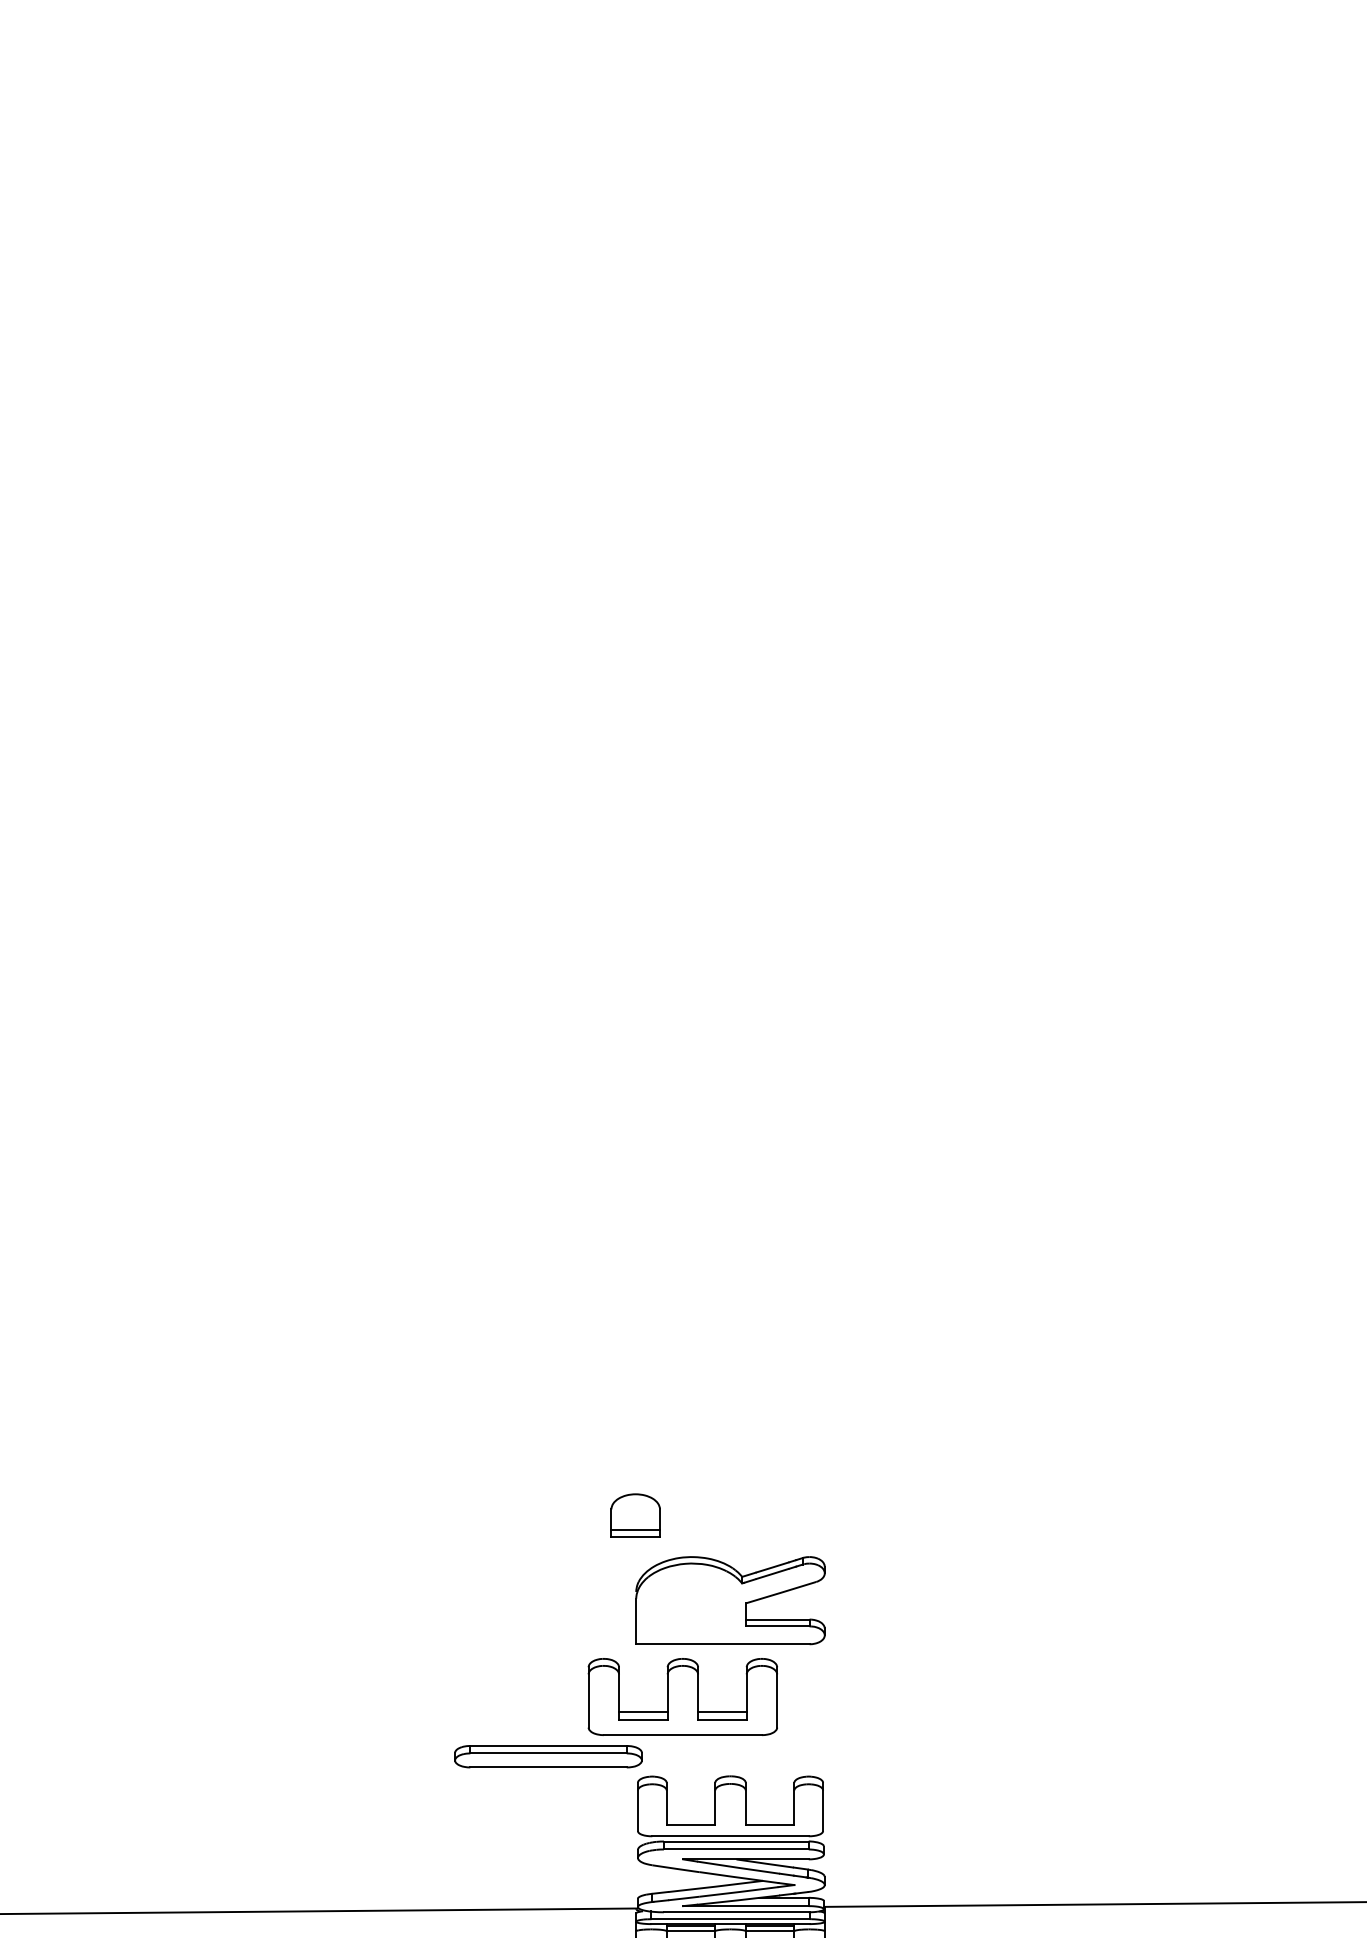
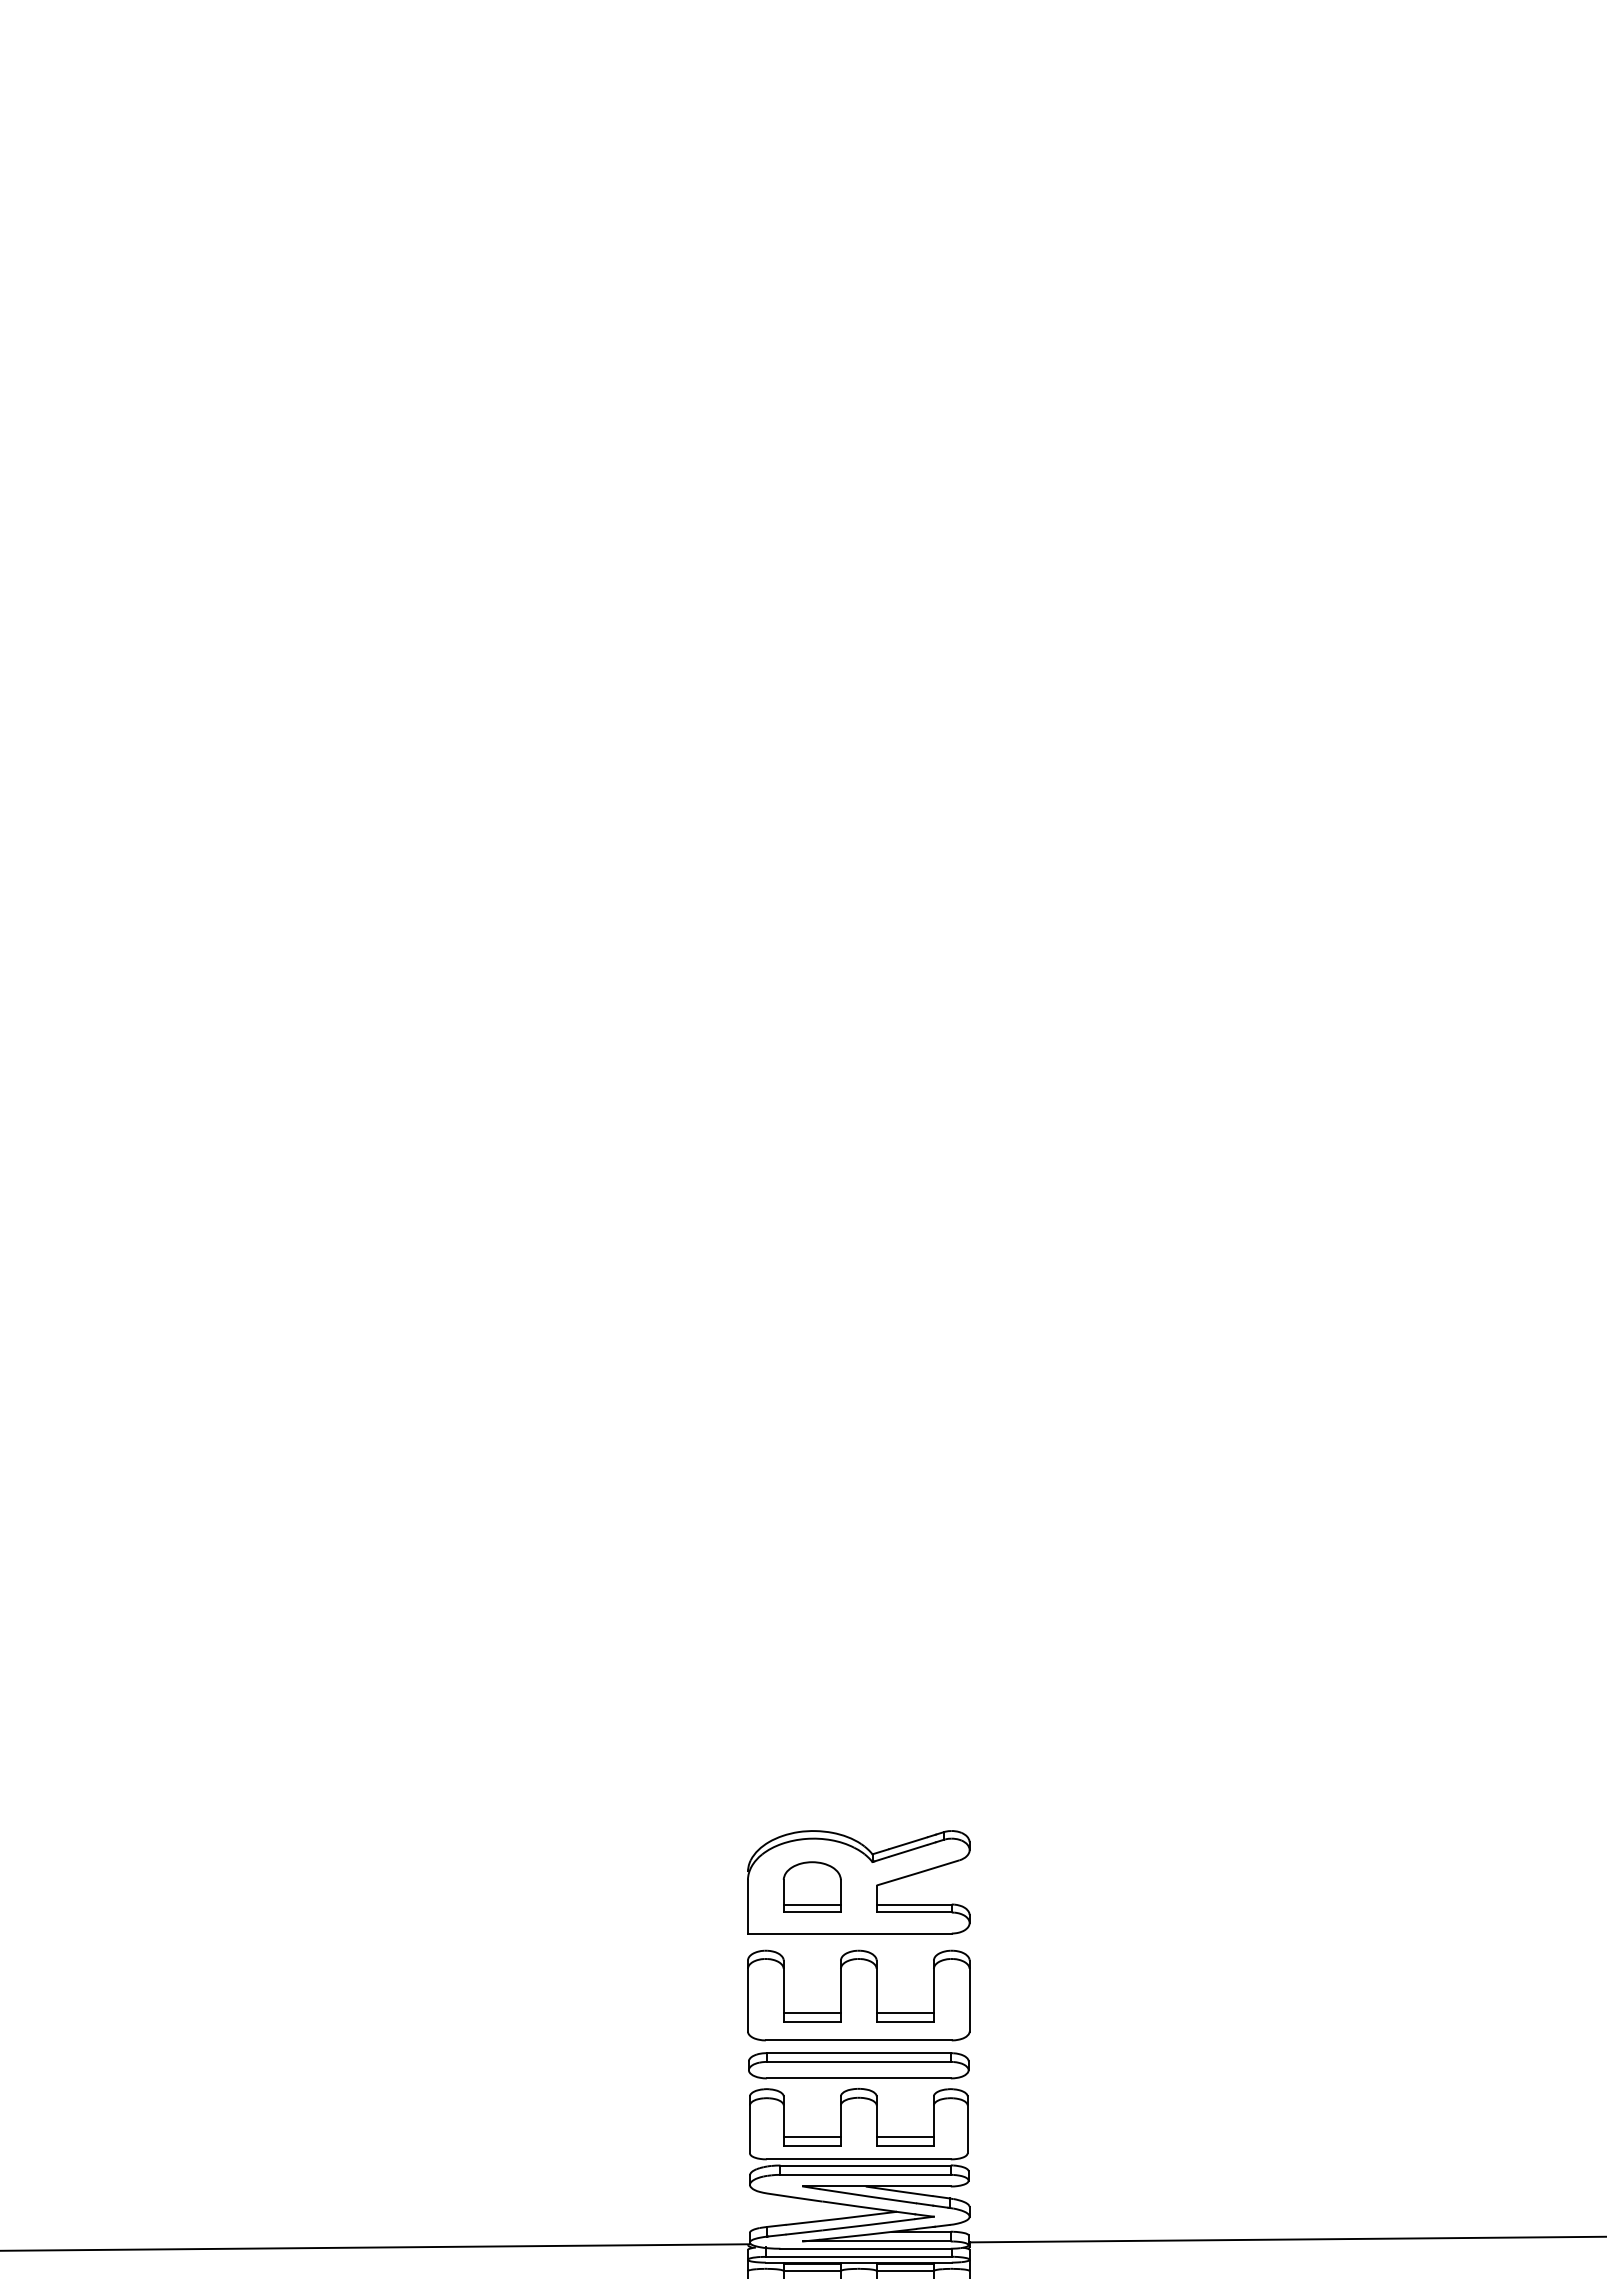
part: (635, 1514) -> (811, 1886), moved
part: (682, 1696) -> (858, 1995), moved
part: (548, 1756) -> (858, 2065), moved
line: (690, 1817) -> (811, 2137), added
line: (769, 1817) -> (904, 2137), added

